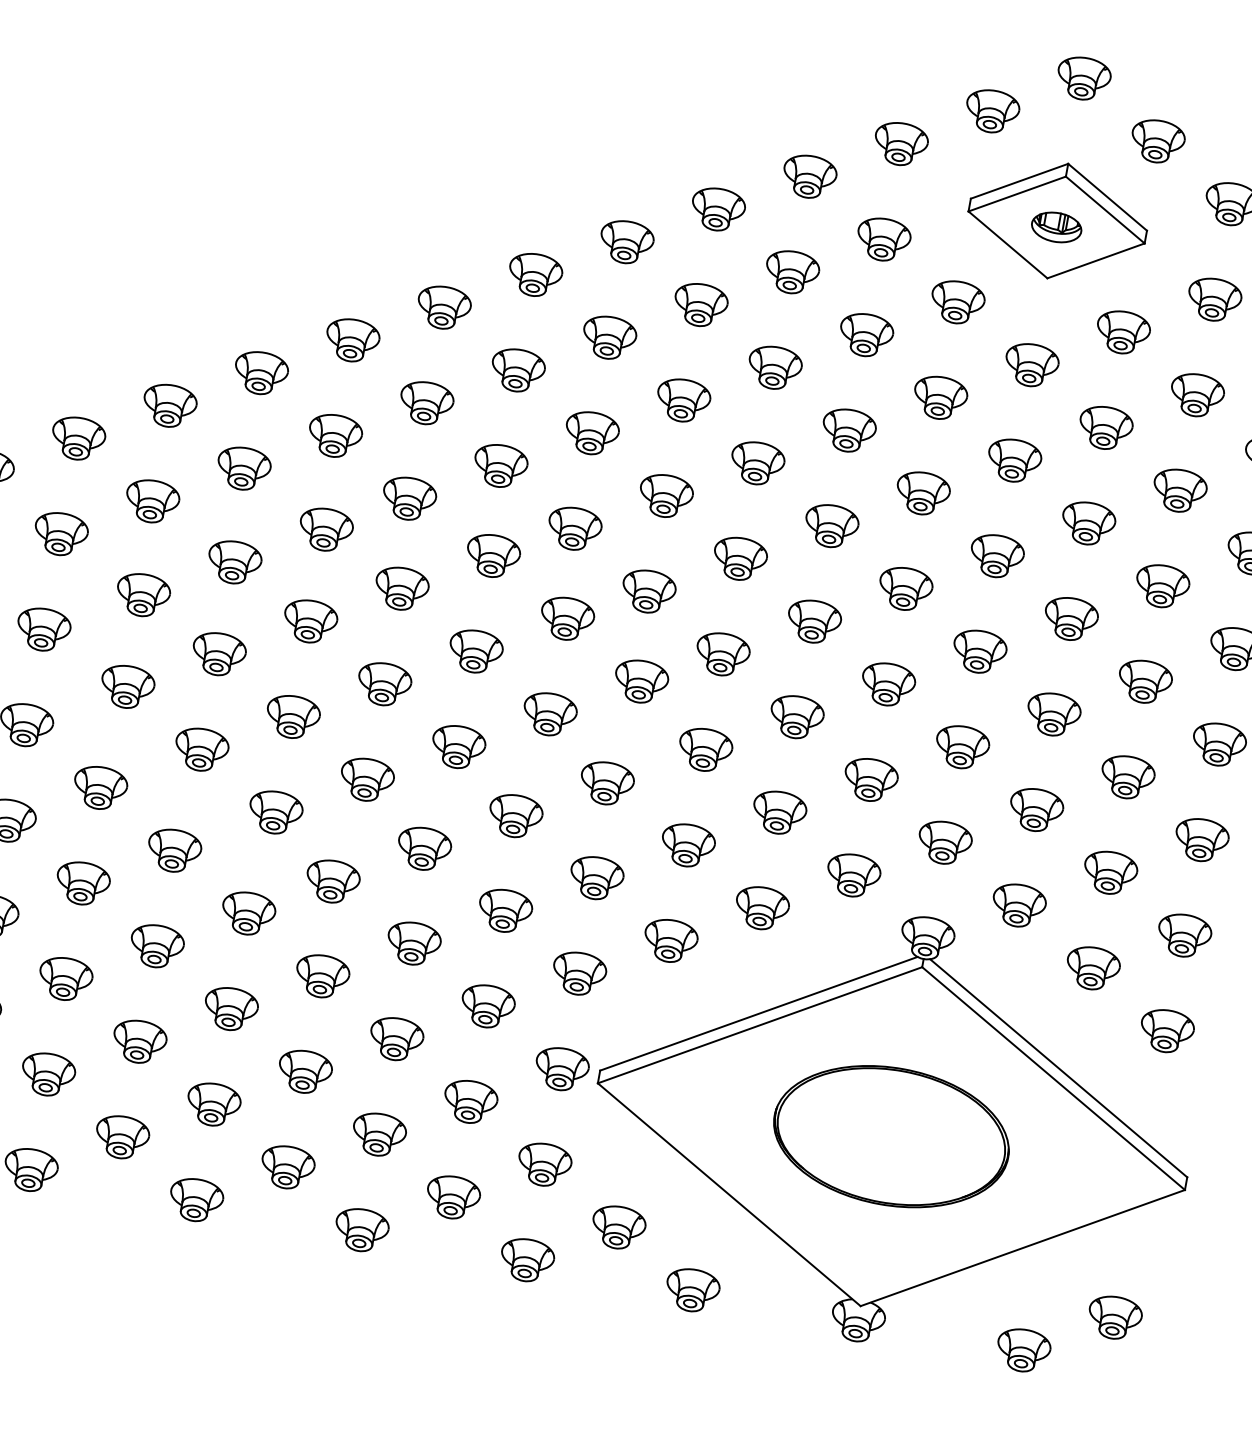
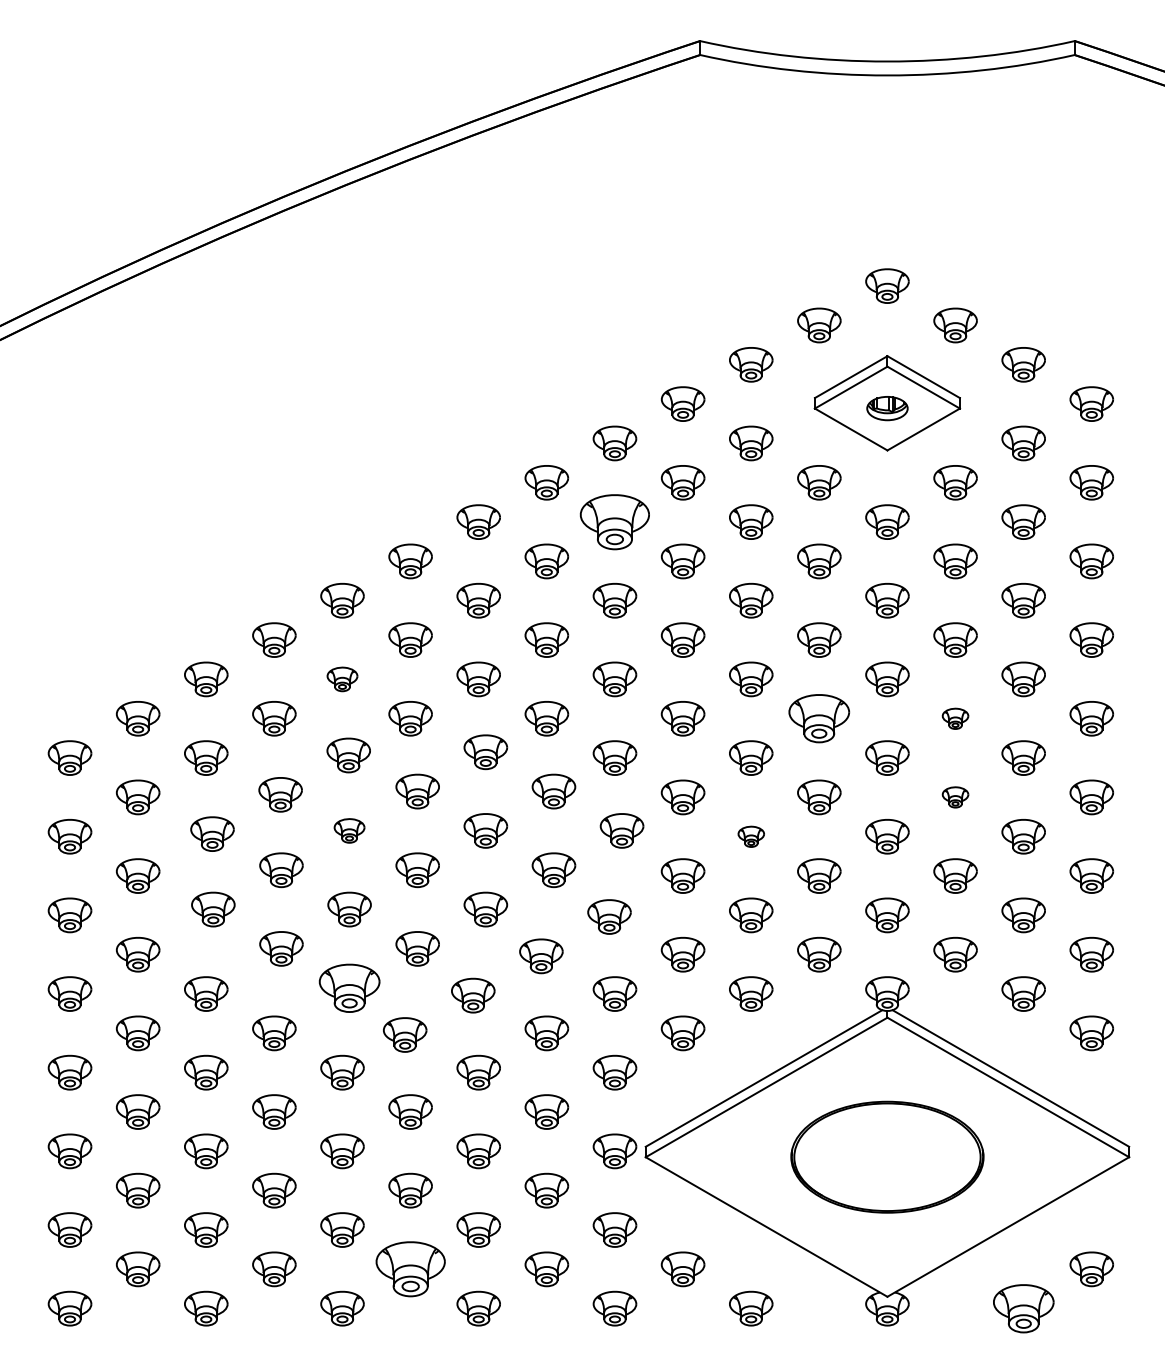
part: (700, 304) -> (614, 521), size x1.6
part: (335, 436) -> (342, 679), size x0.7
part: (905, 588) -> (819, 718), size x1.4
part: (1070, 618) -> (955, 718), size x0.6
part: (310, 621) -> (349, 830), size x0.7
part: (1053, 714) -> (955, 797), size x0.6
part: (797, 717) -> (751, 836), size x0.6
part: (275, 811) -> (349, 987), size x1.4
part: (287, 1167) -> (410, 1269), size x1.6
part: (1023, 1350) -> (1023, 1308), size x1.4

